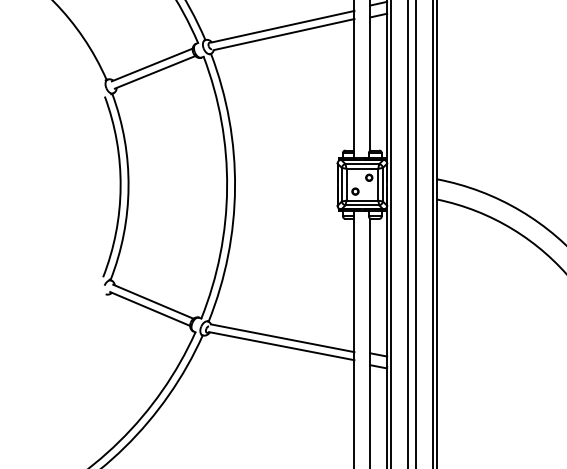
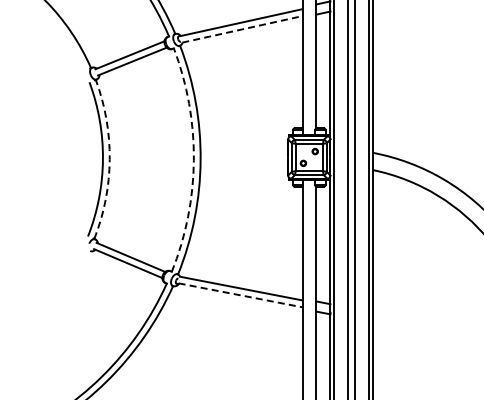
line: (284, 34) -> (242, 29), solid -> dashed
arc: (128, 187) -> (109, 159), solid -> dashed
arc: (226, 188) -> (193, 160), solid -> dashed
line: (282, 346) -> (241, 295), solid -> dashed

